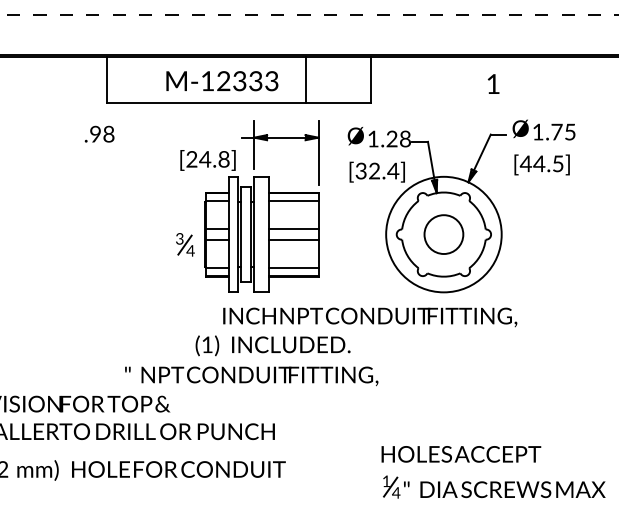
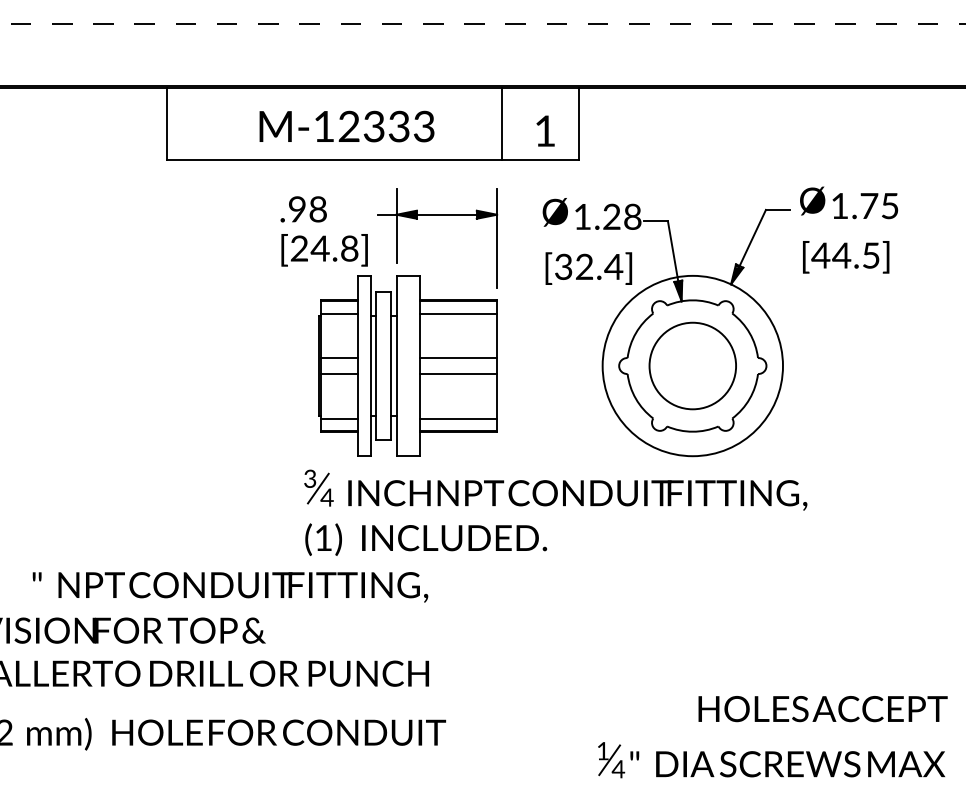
line: (305, 79) -> (501, 123), moved
text: (493, 83) -> (545, 130), moved
text: (99, 133) -> (303, 208), moved
circle: (443, 234) -> (692, 365), size x1.43
part: (185, 244) -> (319, 487), moved
text: (251, 376) -> (230, 587), moved
text: (461, 454) -> (823, 709), moved

